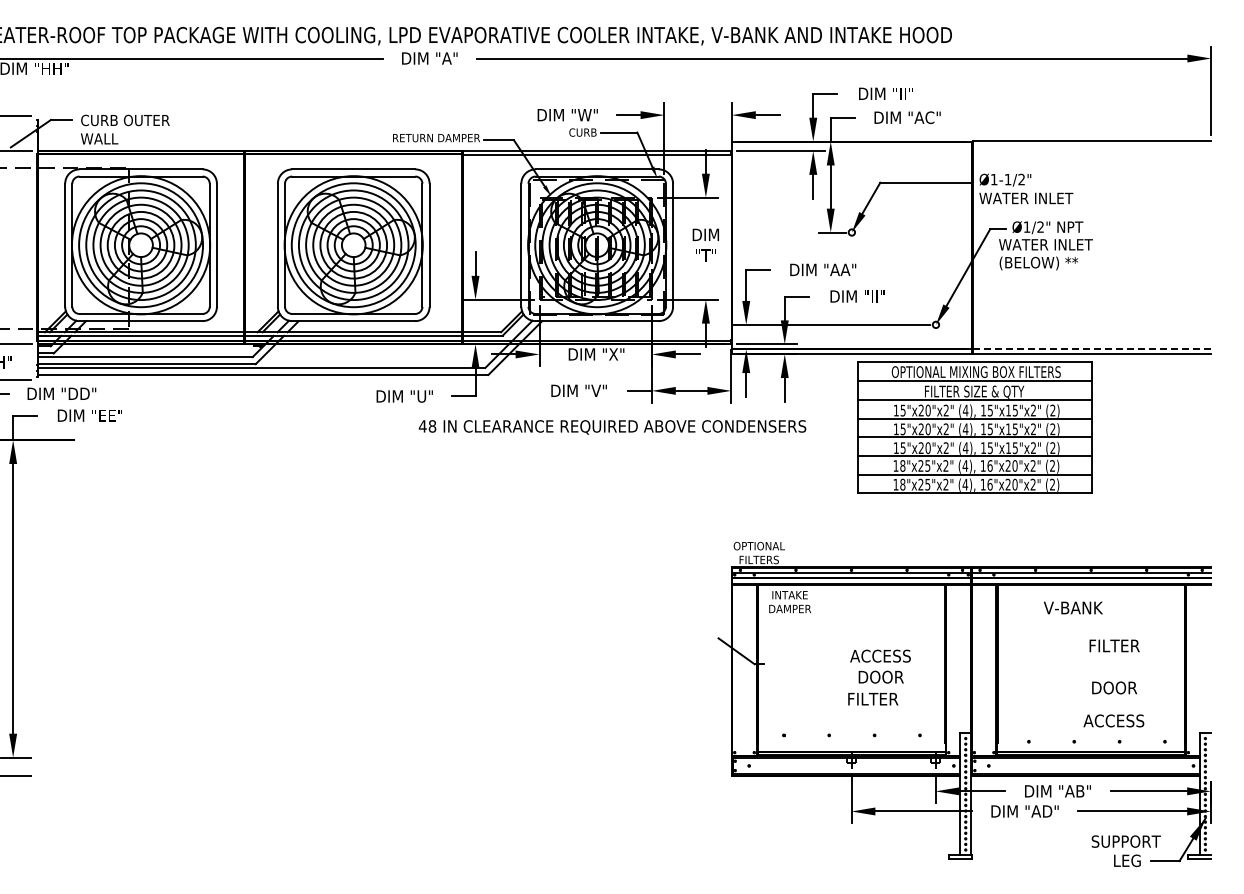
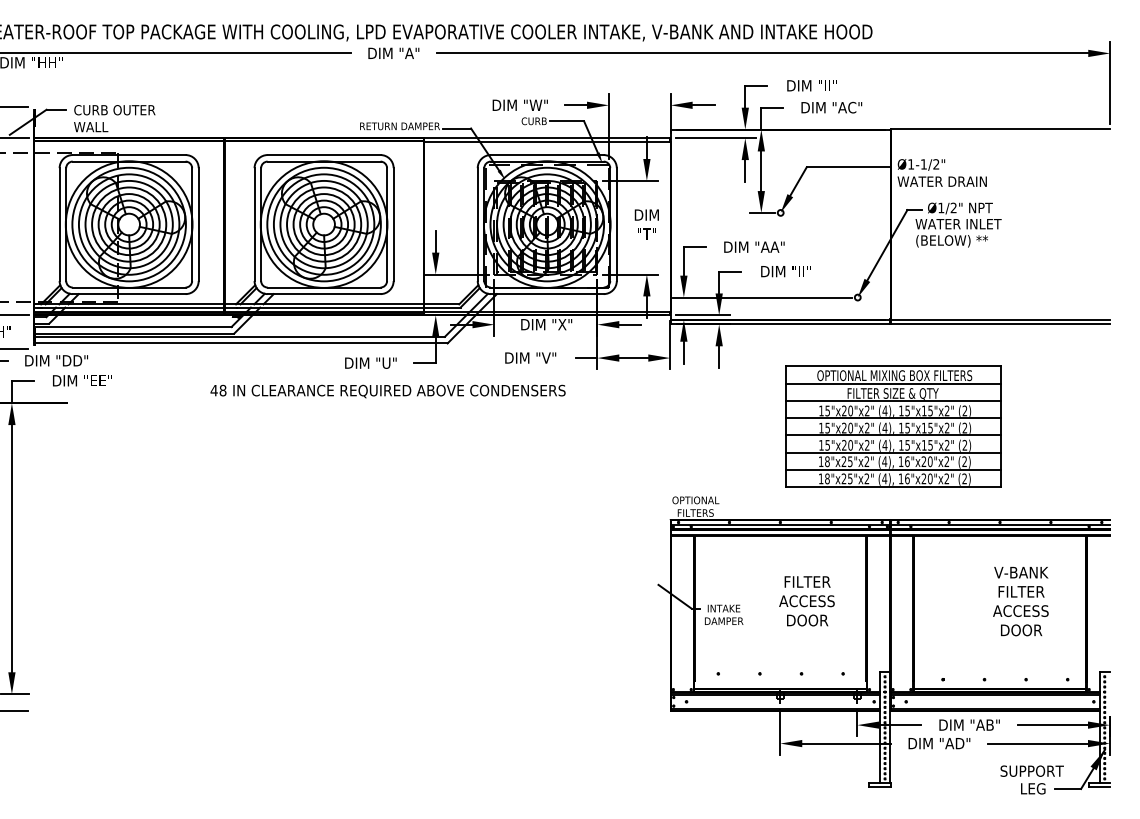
text: (1056, 198) -> (968, 181), WATER INLET -> WATER DRAIN
line: (1092, 349) -> (1001, 320), dashed -> solid
text: (612, 427) -> (388, 391), moved
part: (974, 427) -> (893, 426), moved
text: (789, 602) -> (723, 615), moved
text: (1073, 607) -> (1021, 572), moved
text: (873, 699) -> (807, 582), moved
text: (1113, 720) -> (1020, 610), moved

